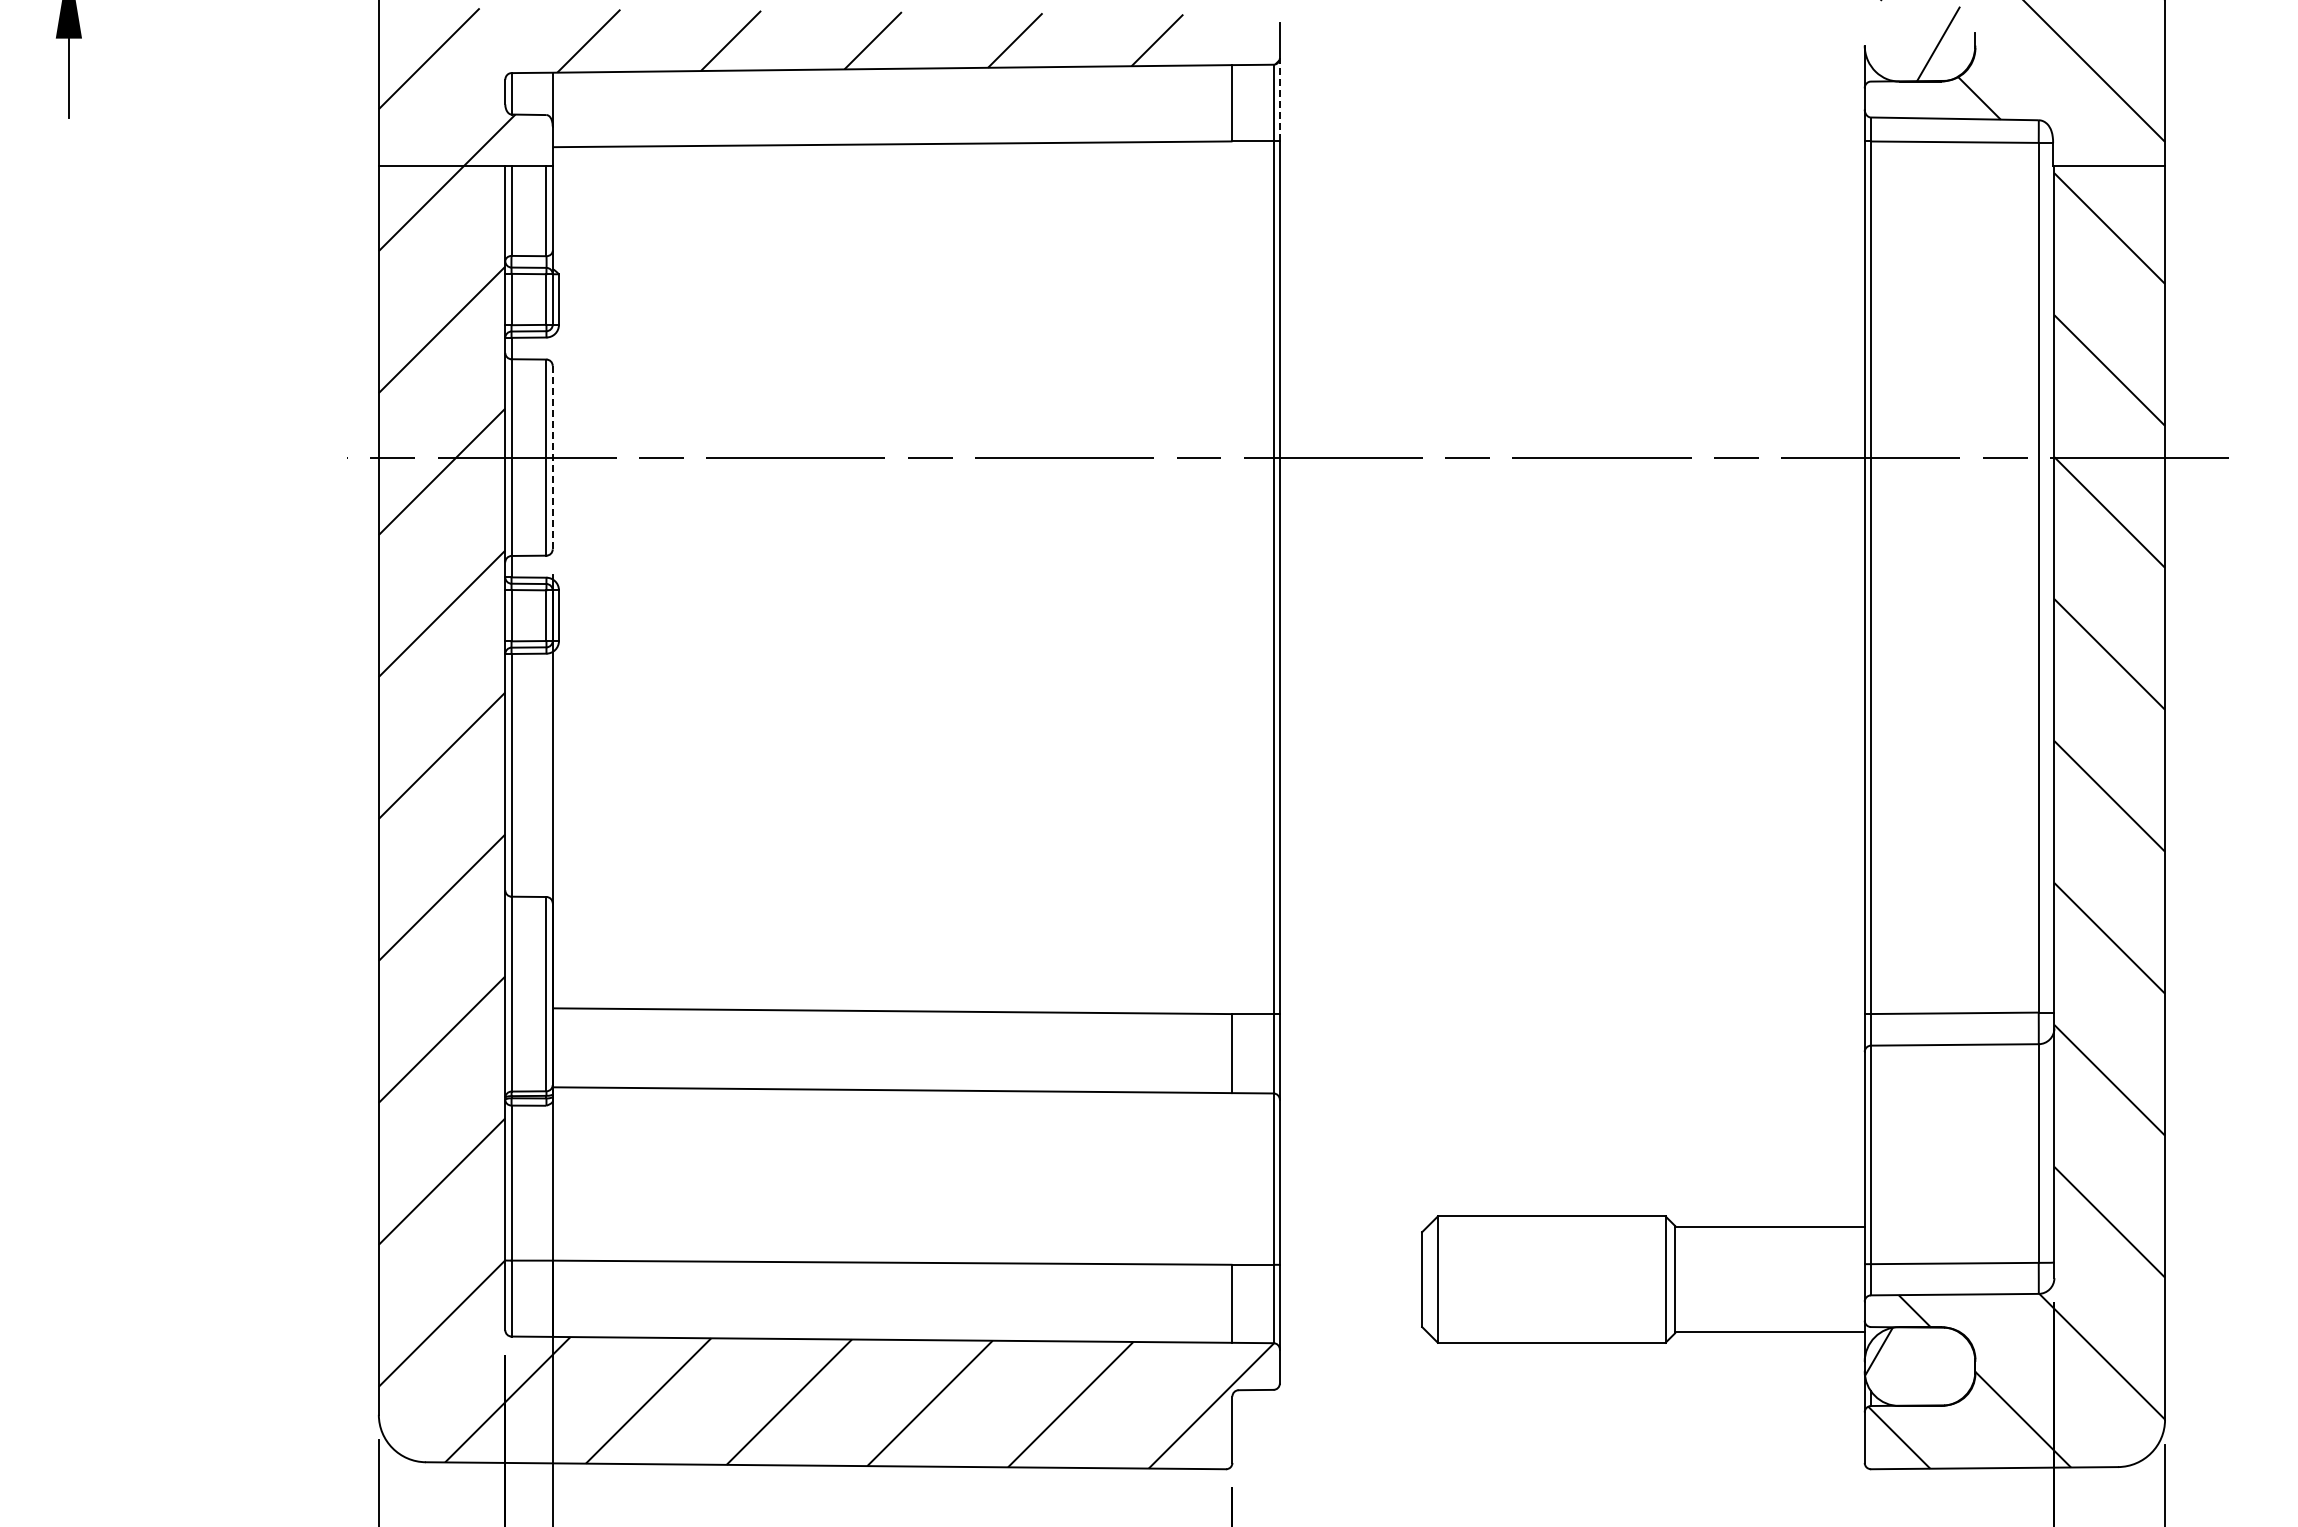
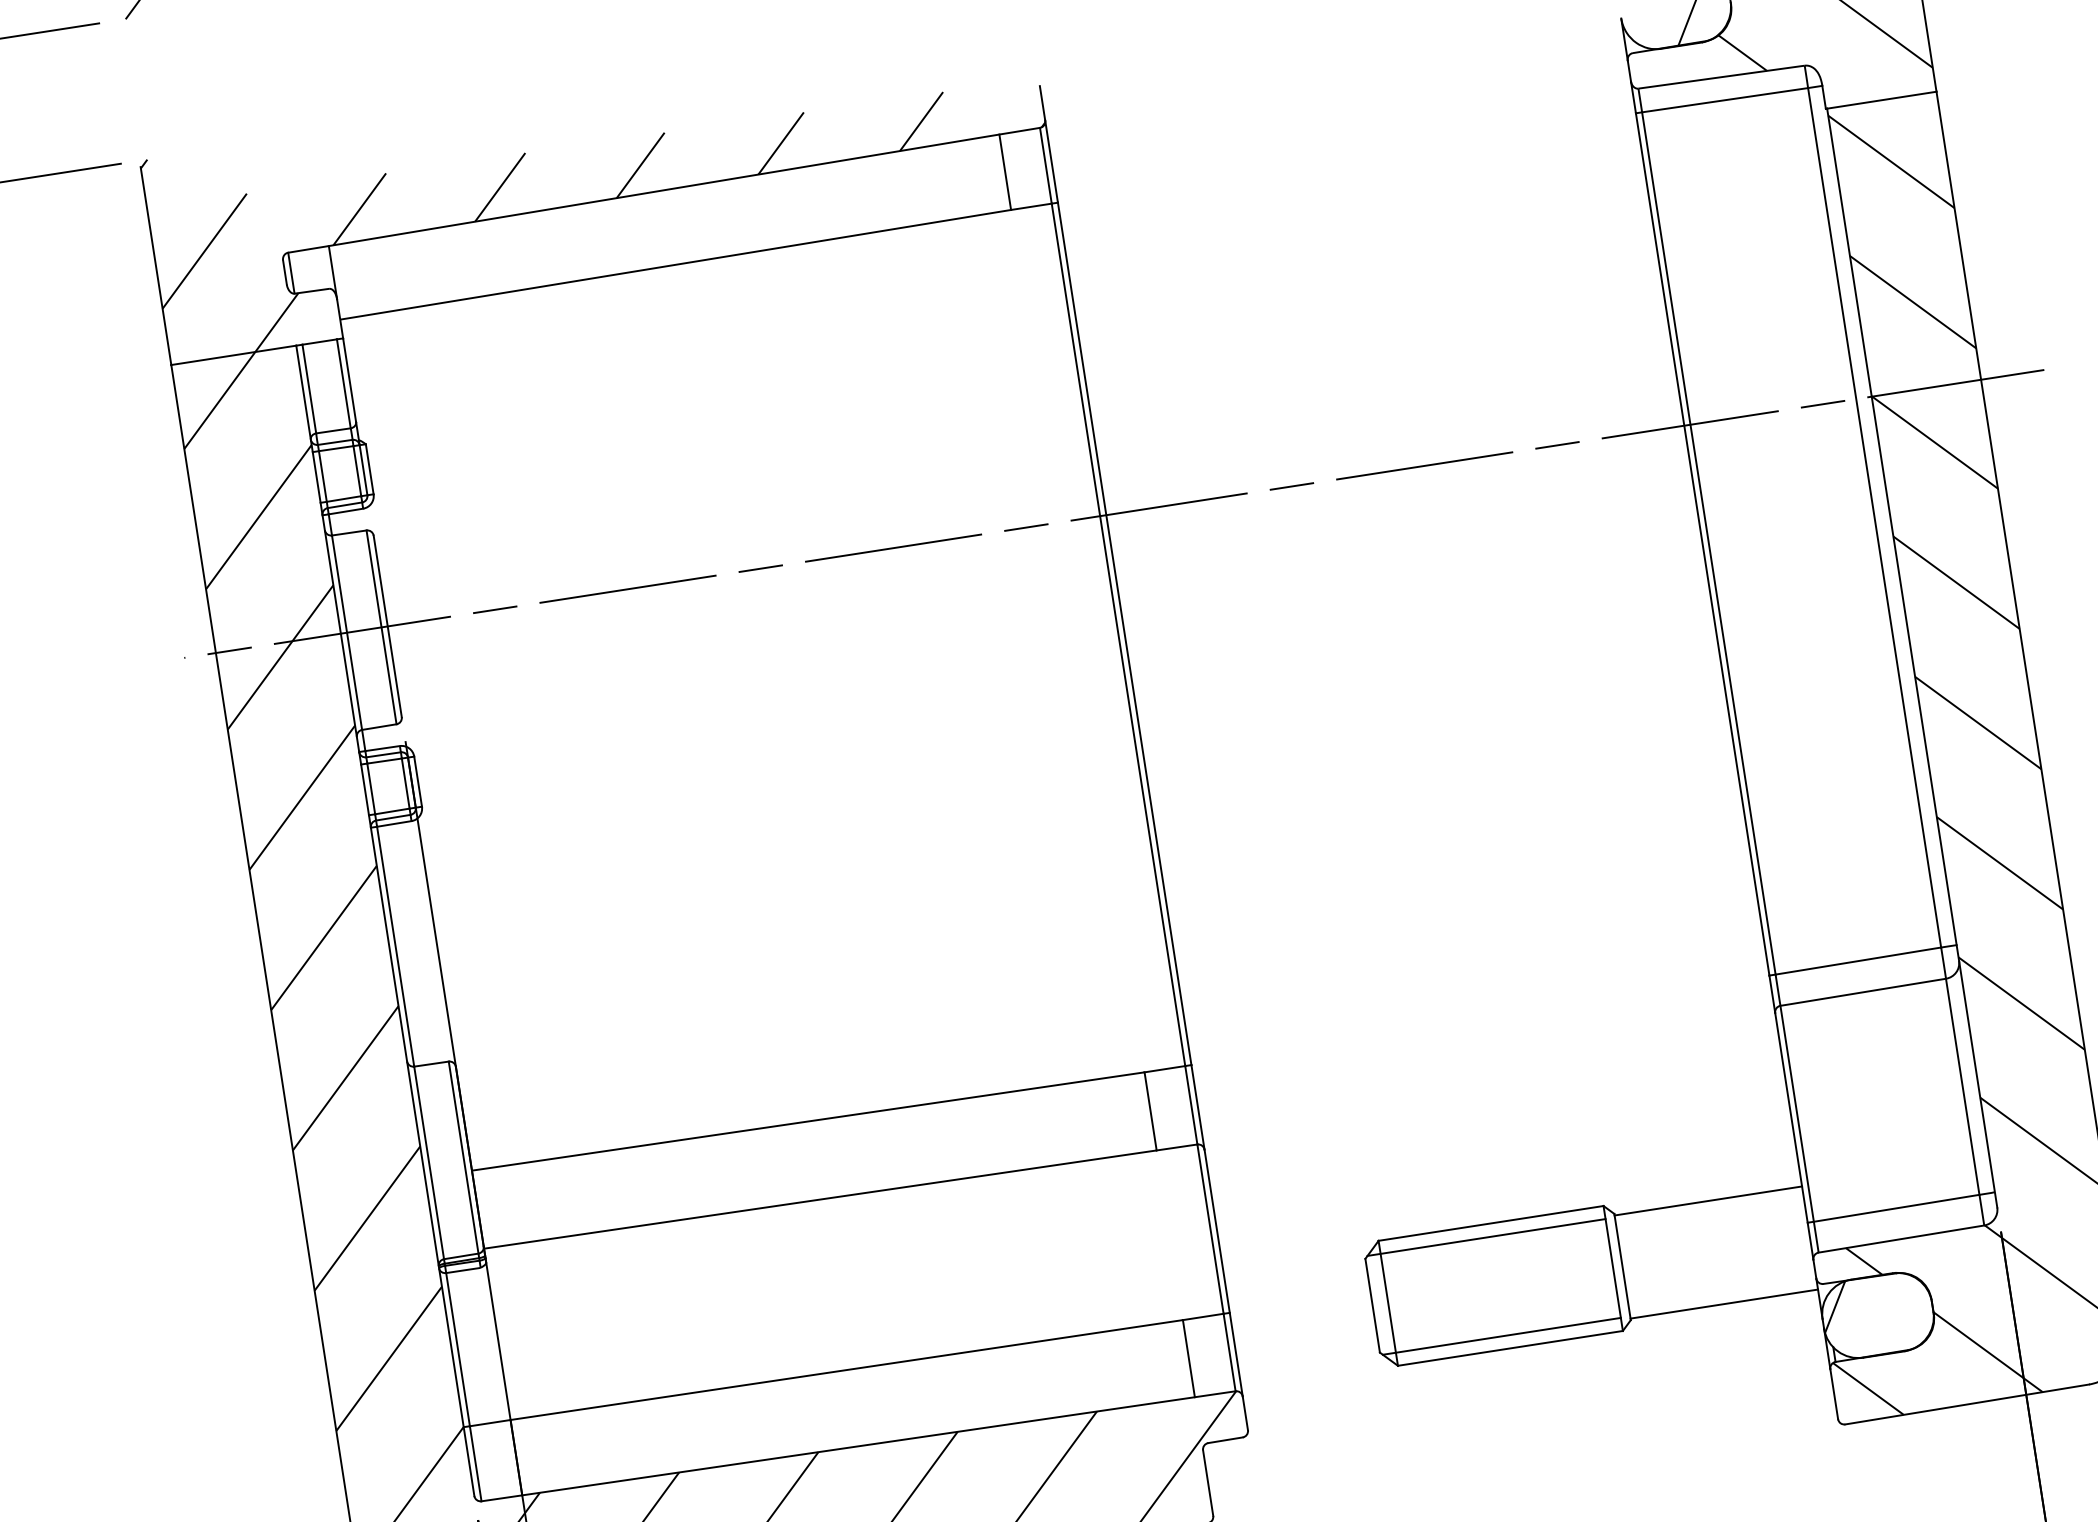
line: (1279, 99) -> (1051, 161), dashed -> solid
line: (552, 457) -> (387, 626), dashed -> solid
line: (1544, 1229) -> (1485, 1237), added
line: (1544, 1329) -> (1501, 1336), added

